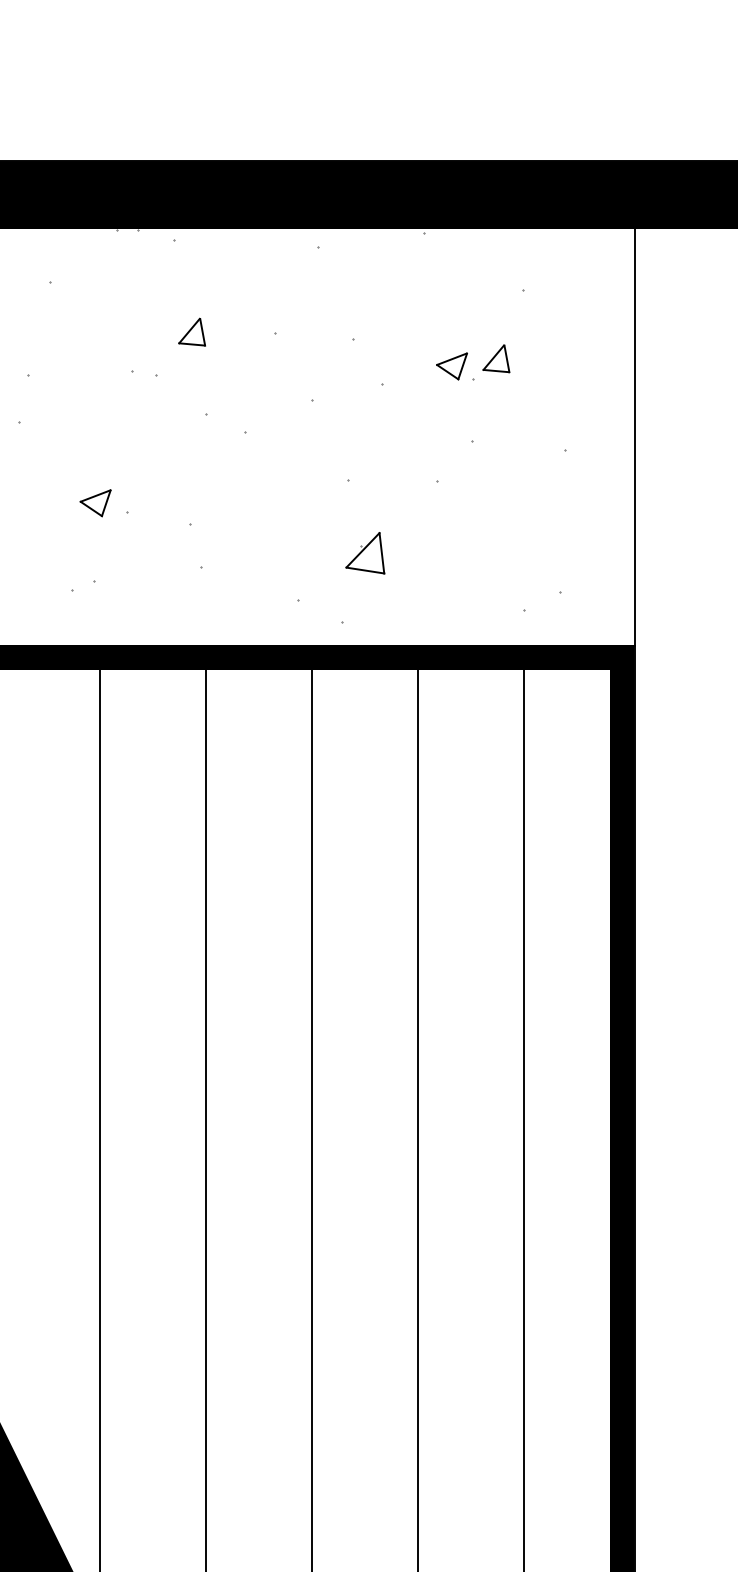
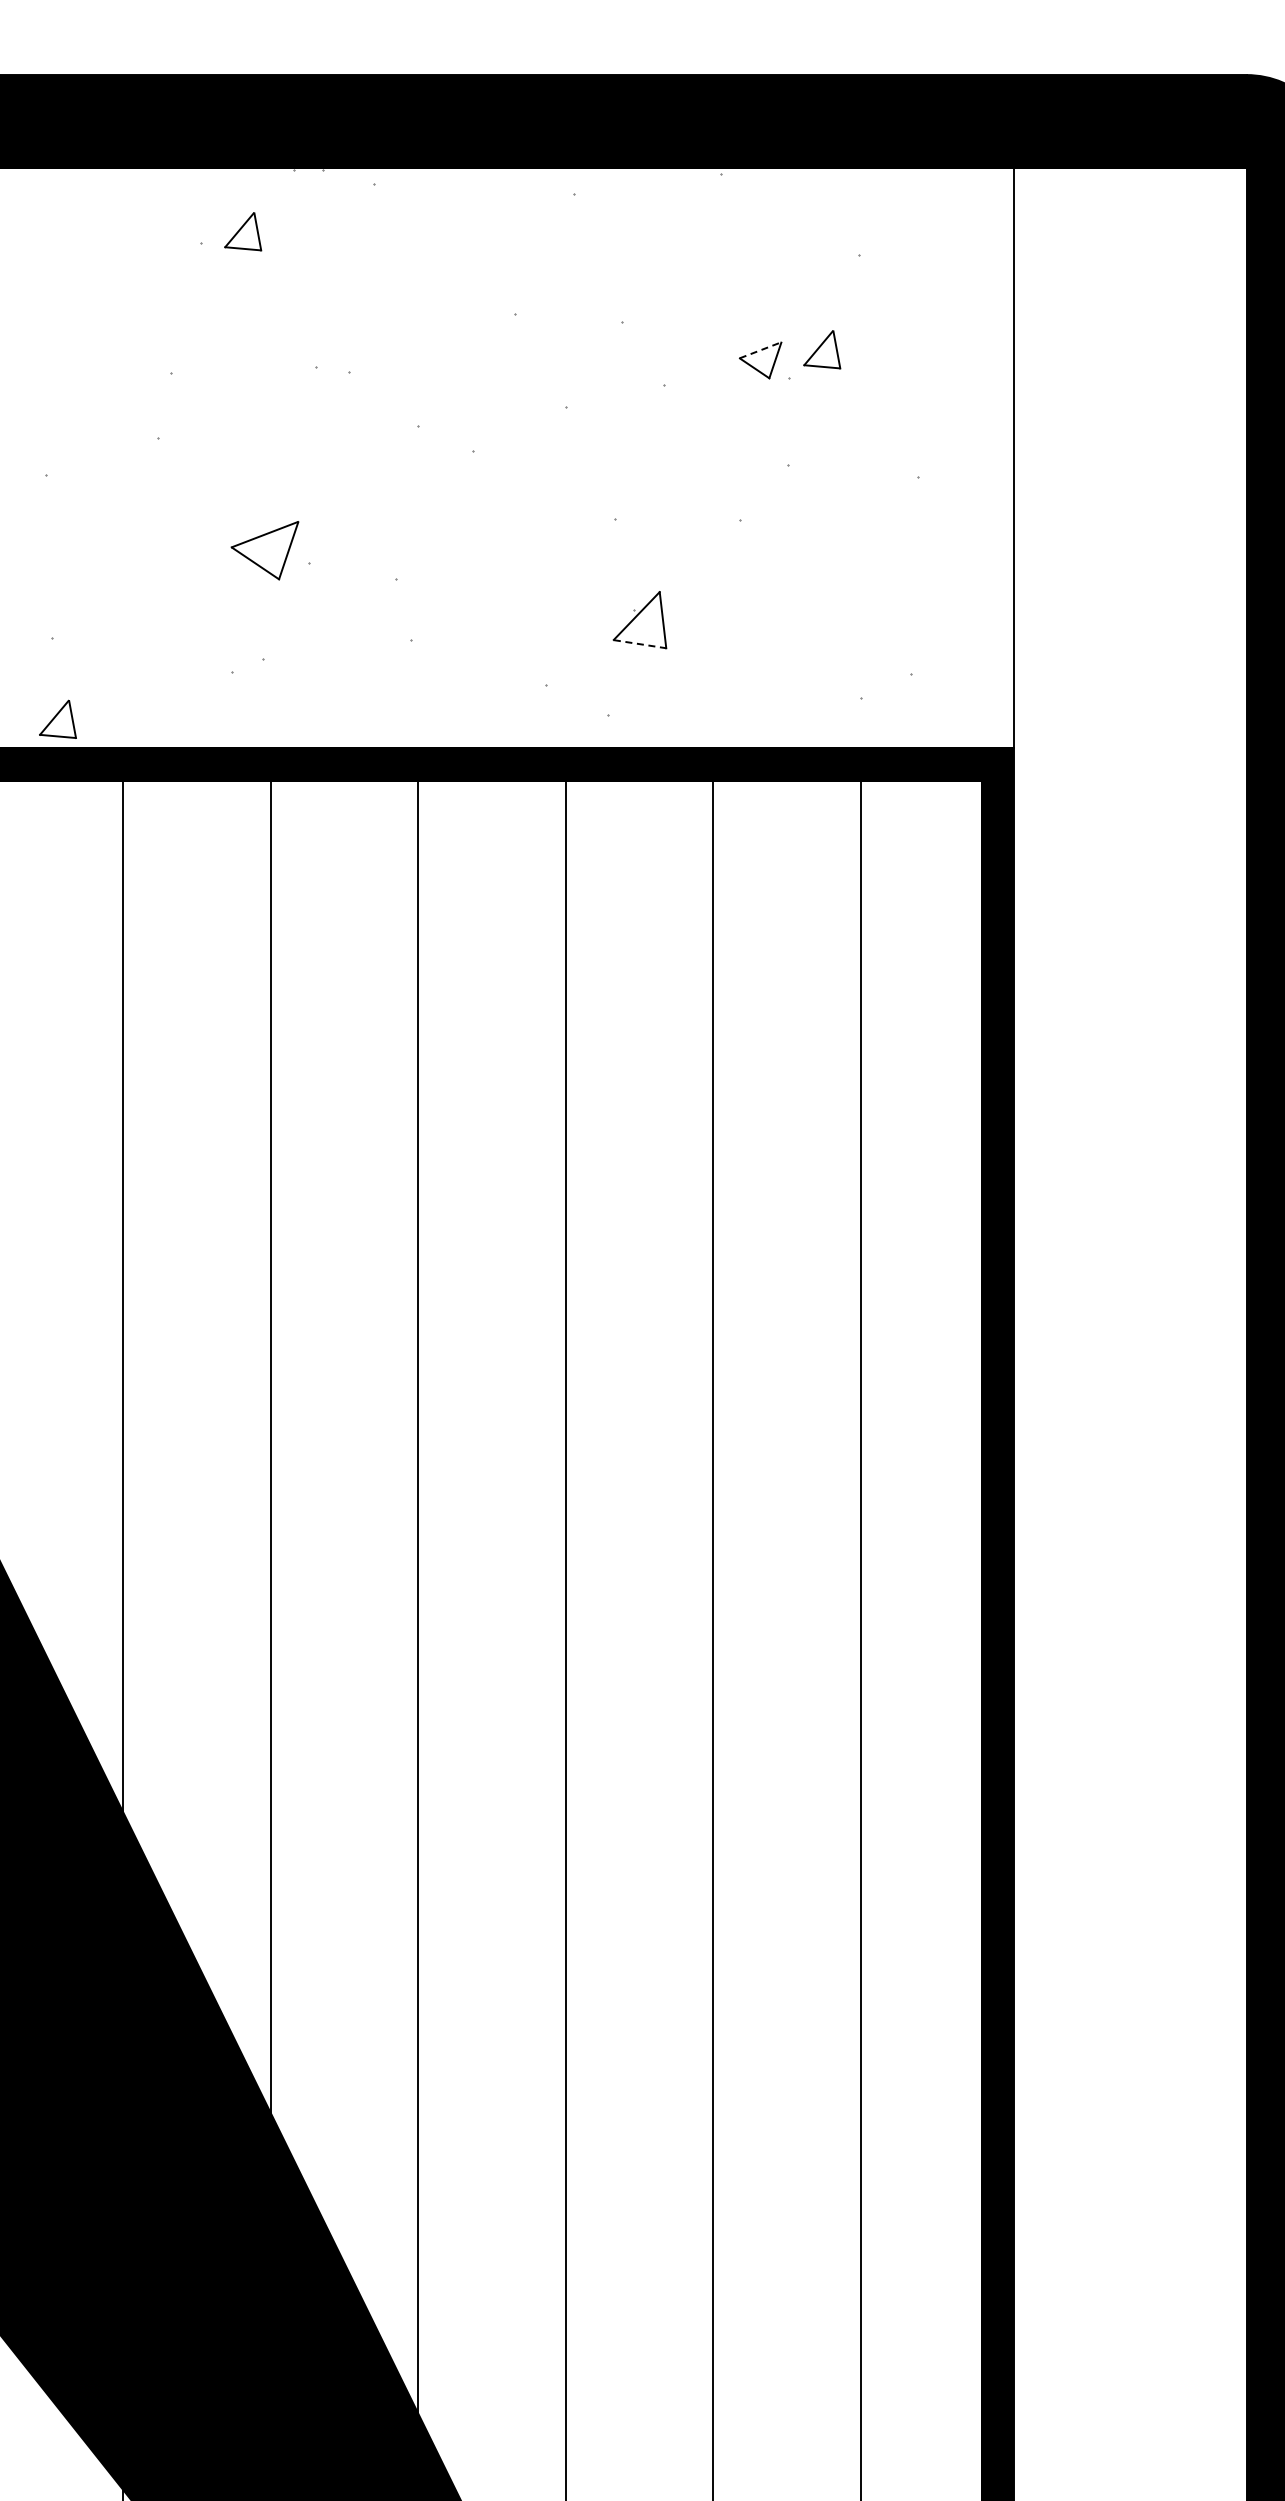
part: (192, 332) -> (243, 231), moved
line: (452, 359) -> (760, 350), solid -> dashed
part: (95, 503) -> (264, 550), size x1.6
line: (365, 570) -> (640, 644), solid -> dashed

